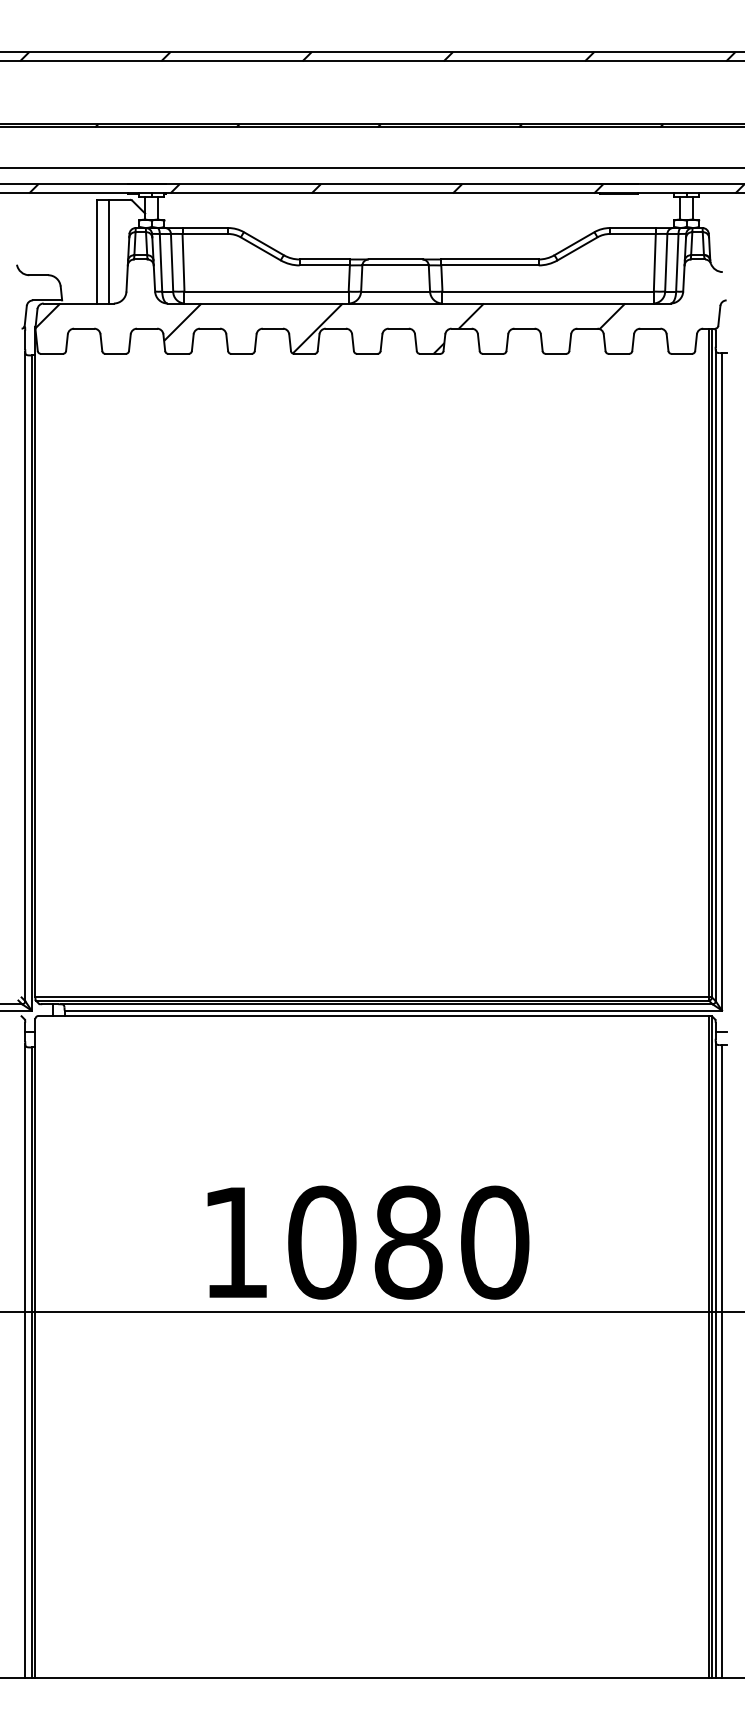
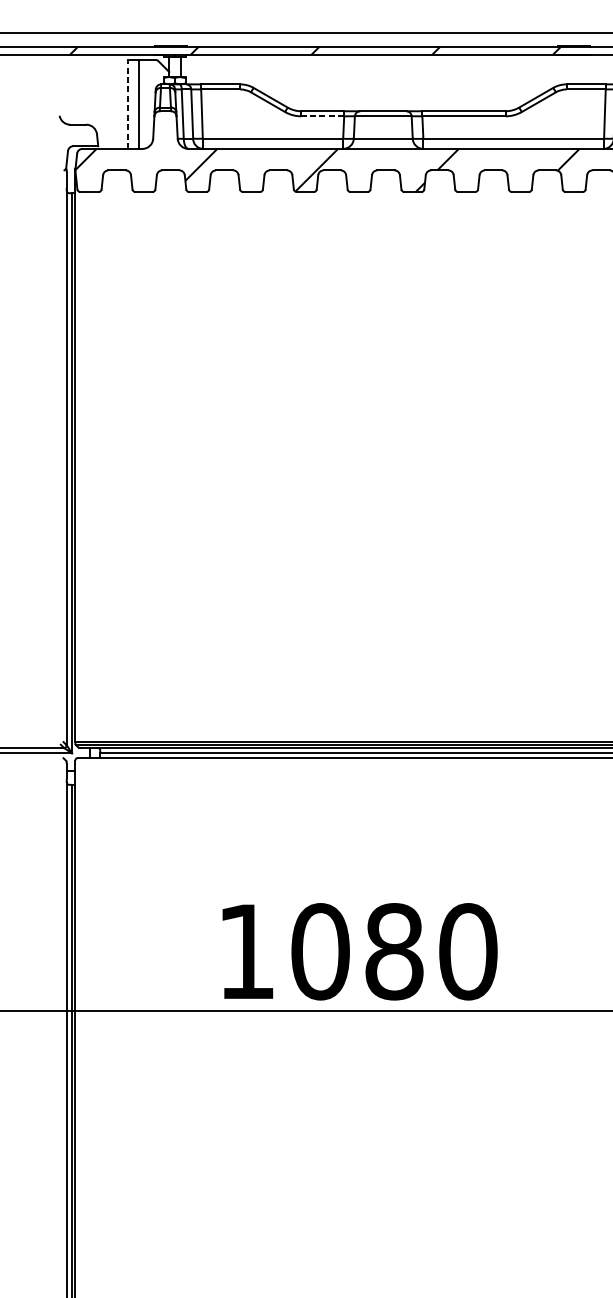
line: (96, 251) -> (127, 104), solid -> dashed
line: (324, 265) -> (322, 116), solid -> dashed

